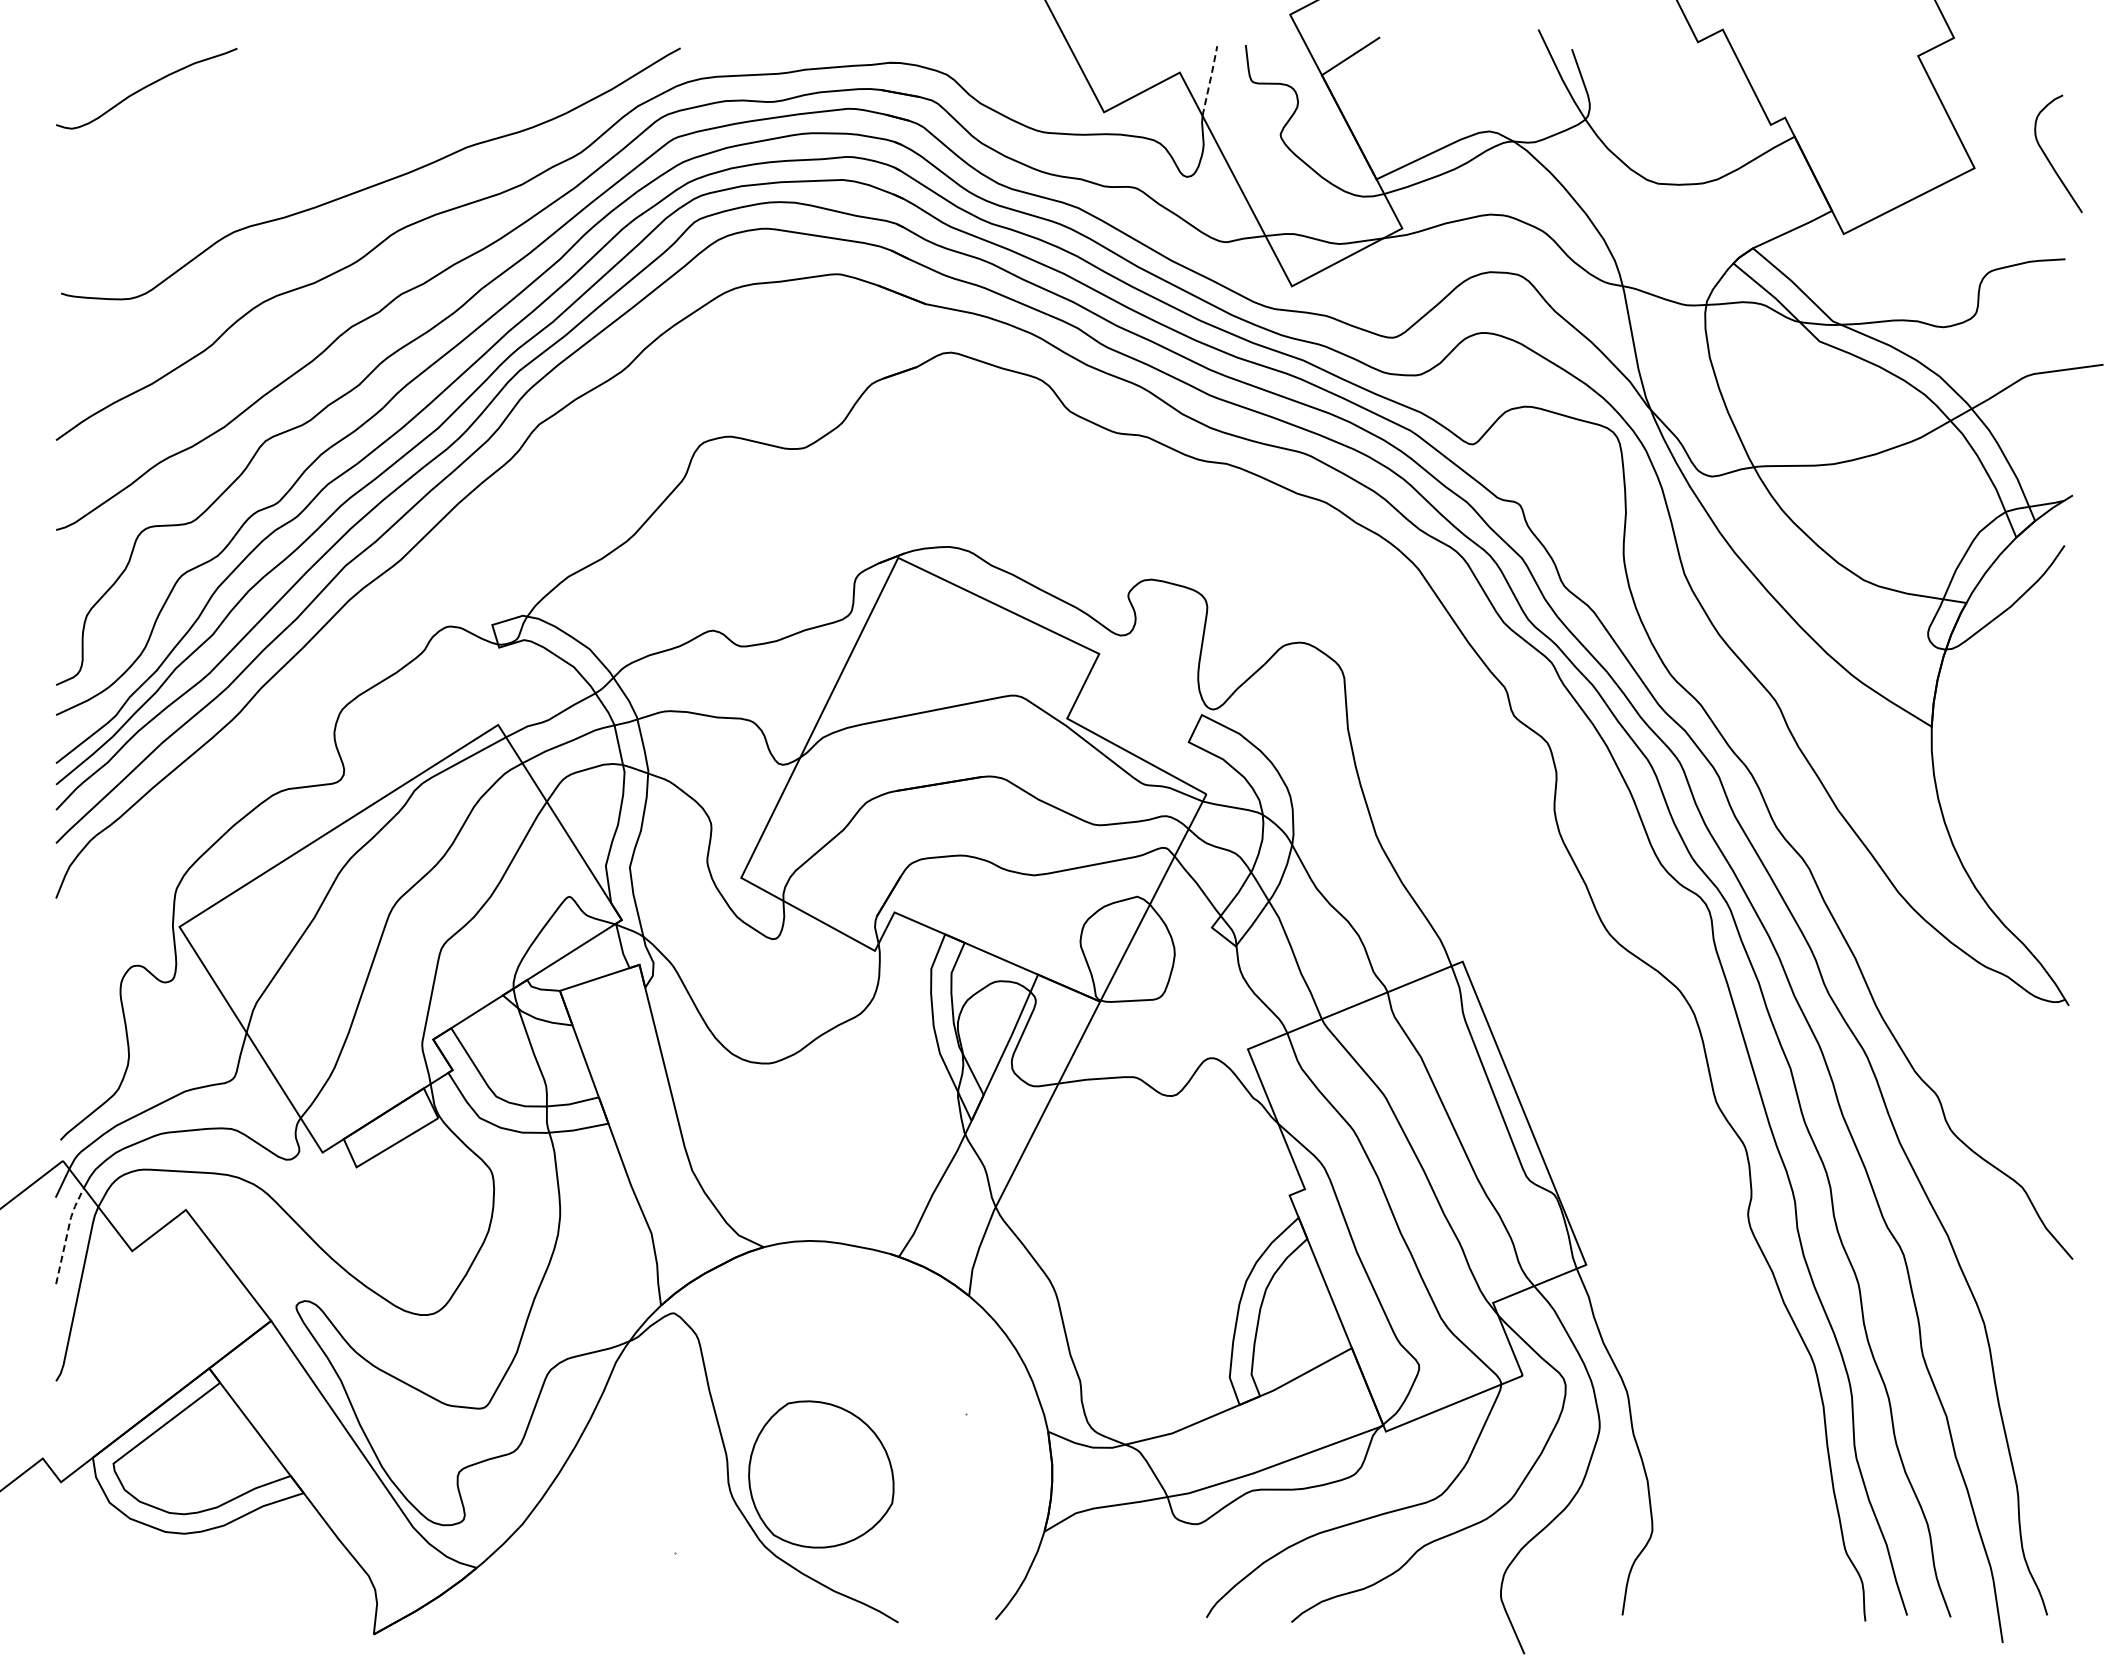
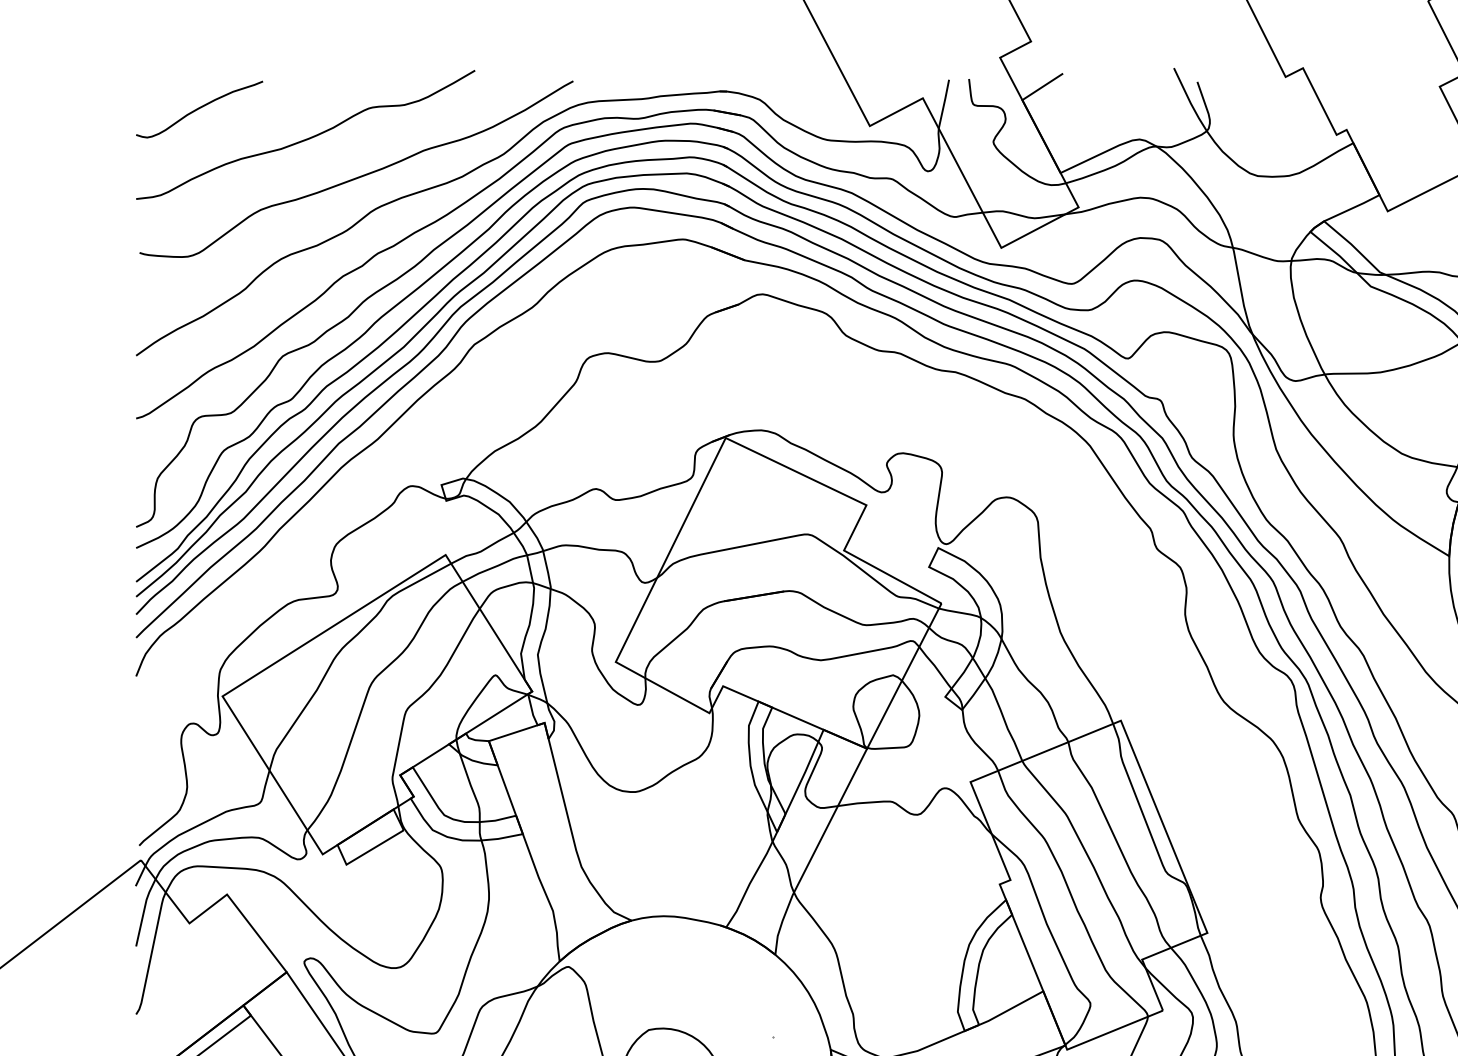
line: (1210, 80) -> (944, 103), dashed -> solid
curve: (301, 129) -> (307, 138), added
line: (67, 1233) -> (144, 911), dashed -> solid

